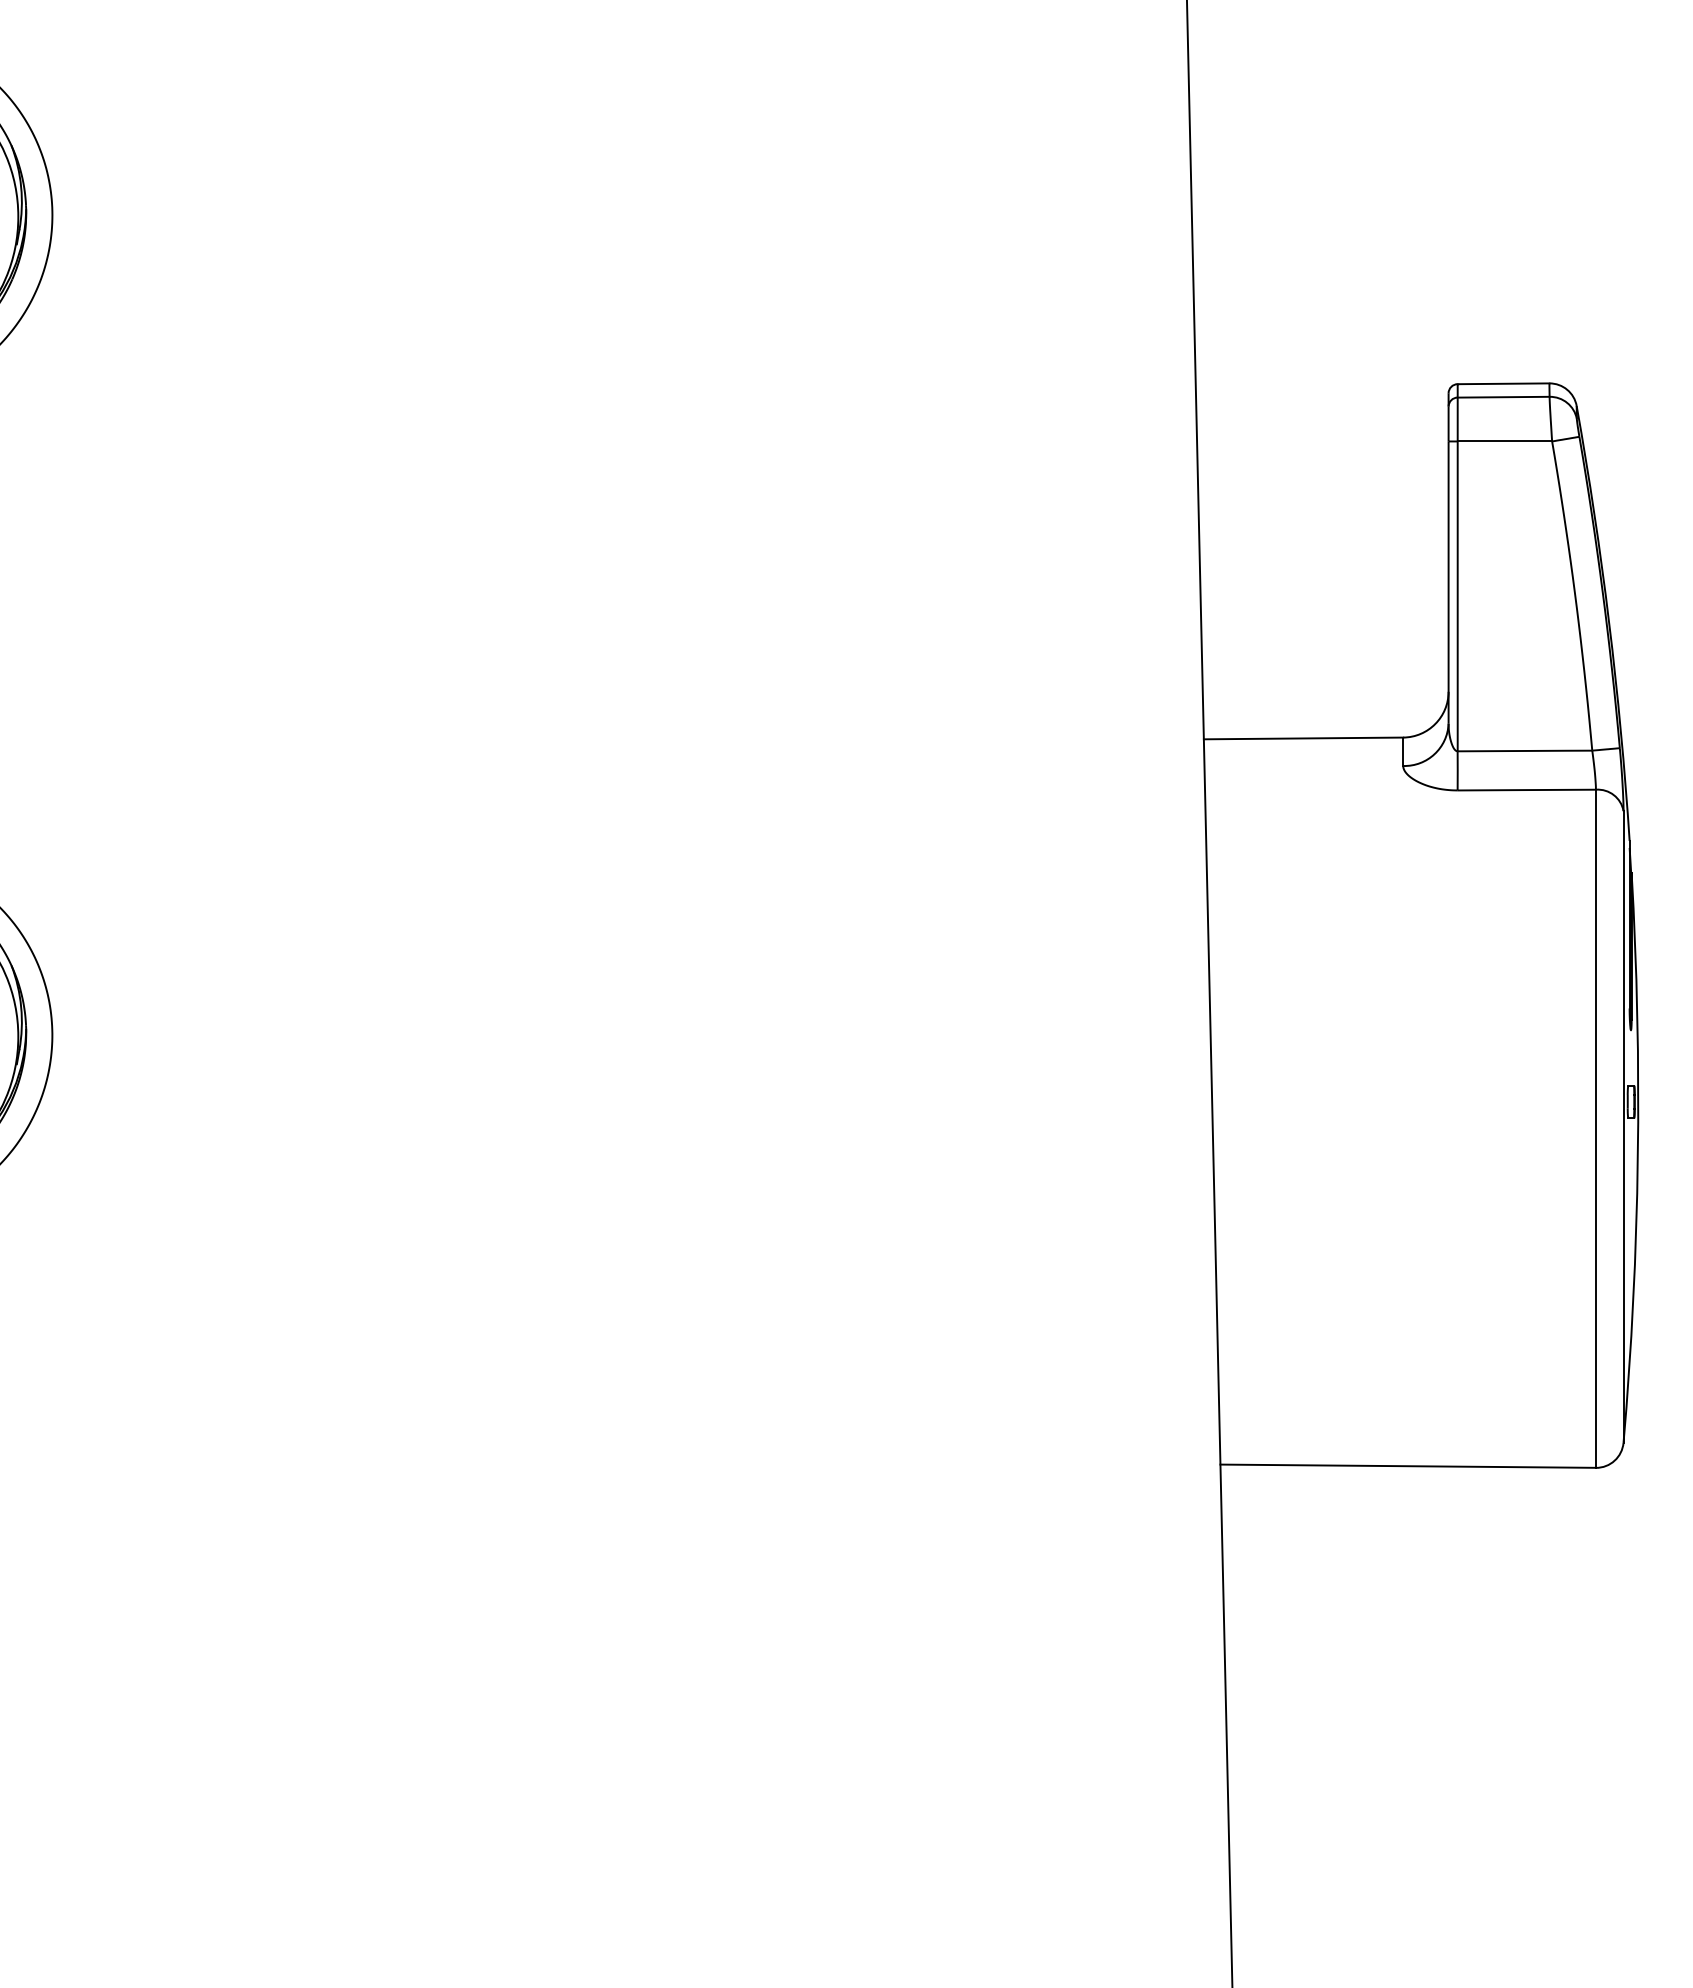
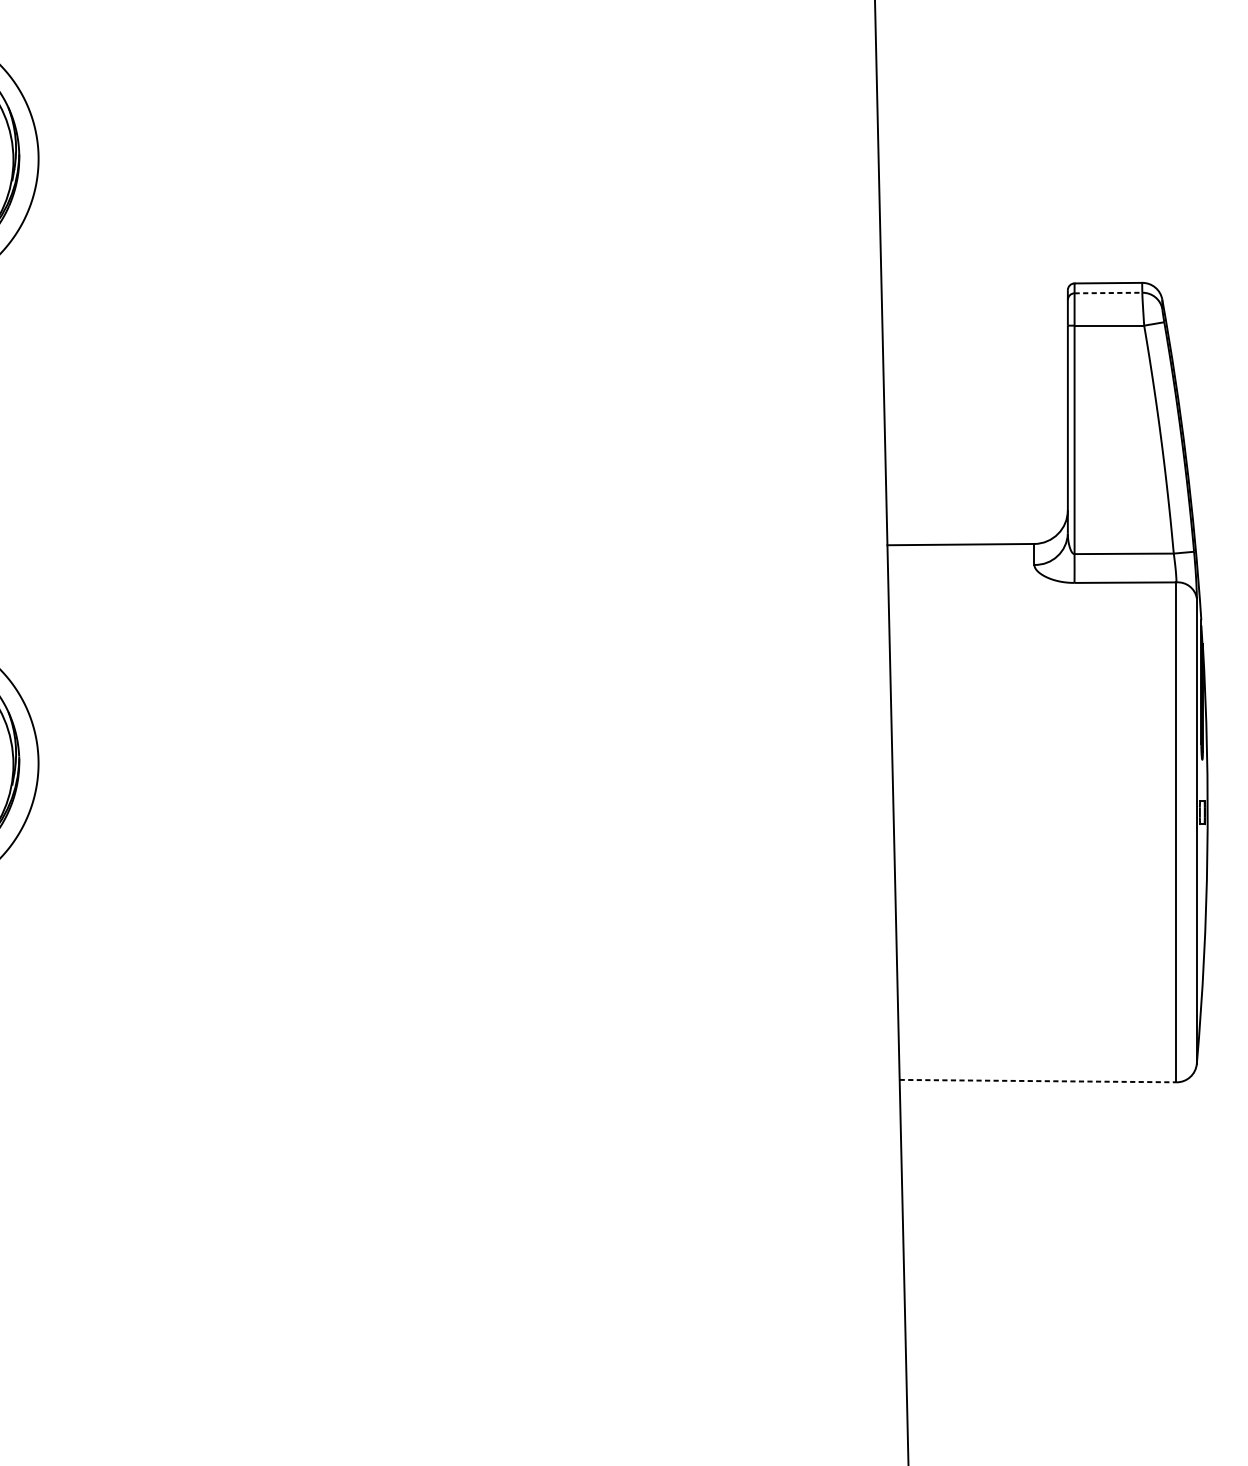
line: (1503, 397) -> (1108, 293), solid -> dashed
line: (1408, 1466) -> (1038, 1081), solid -> dashed

